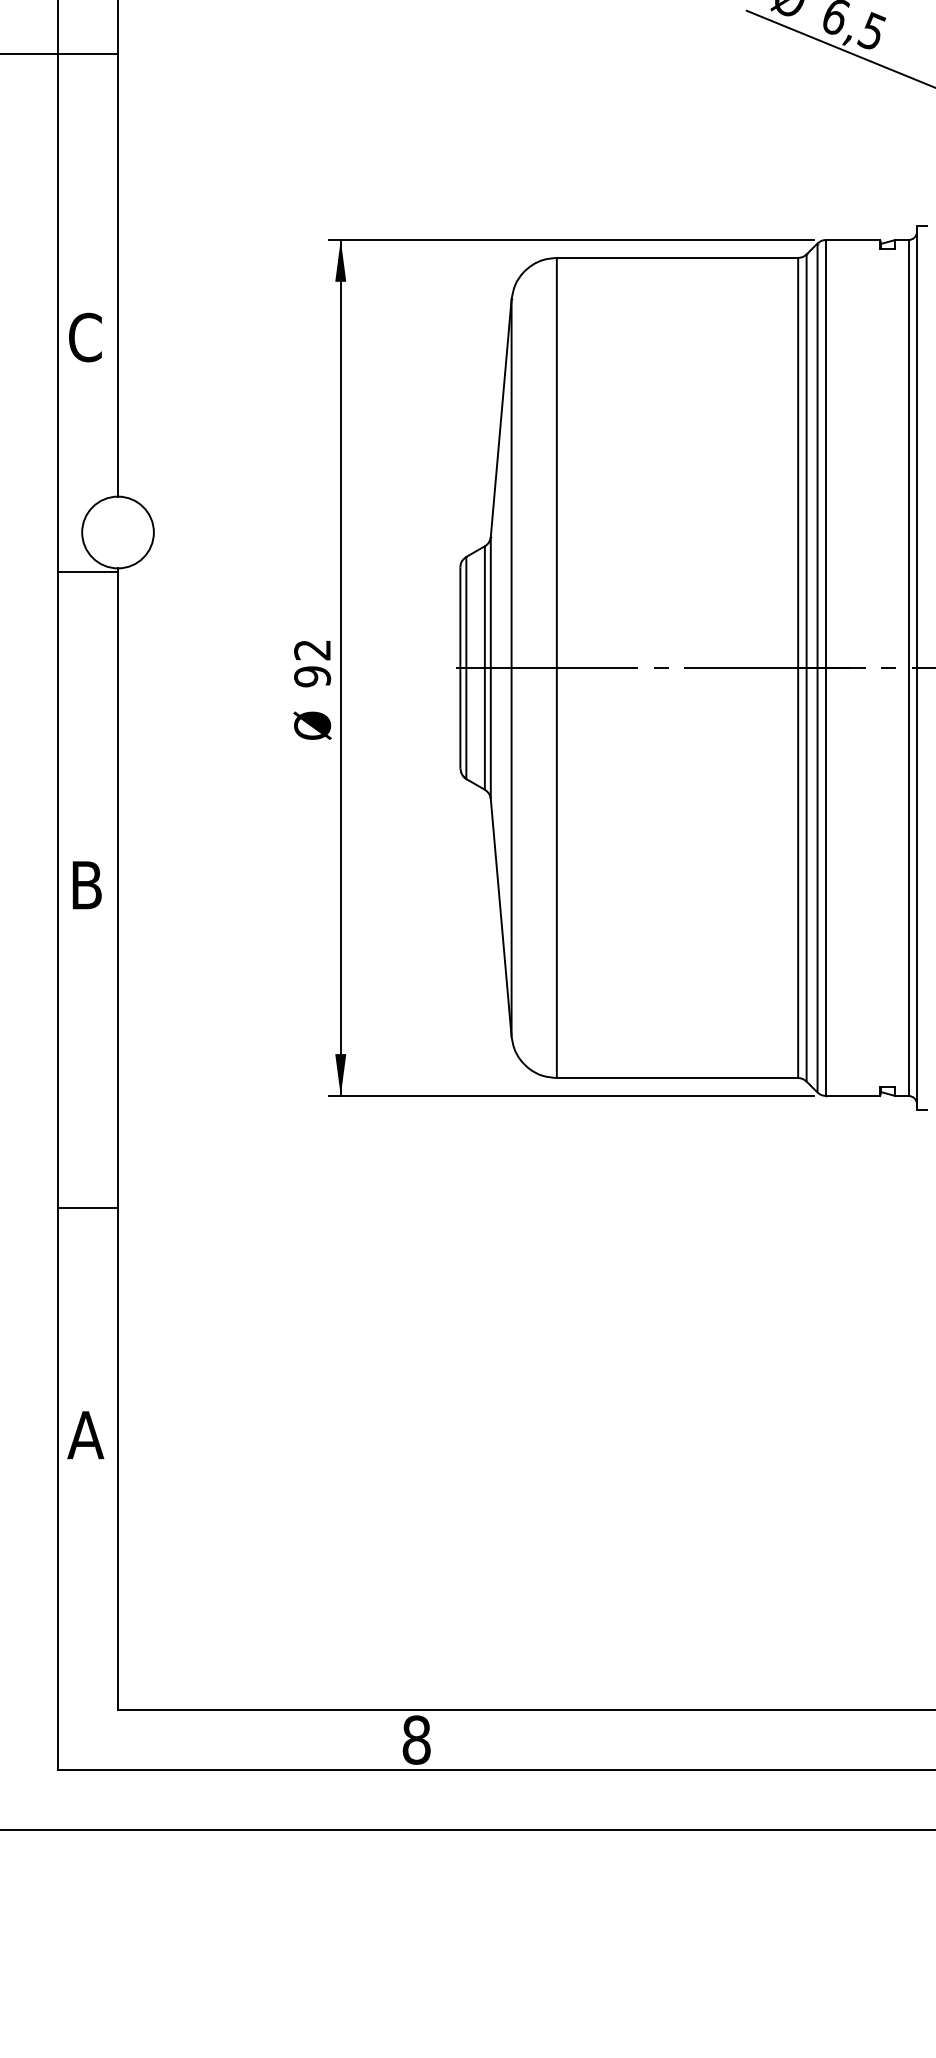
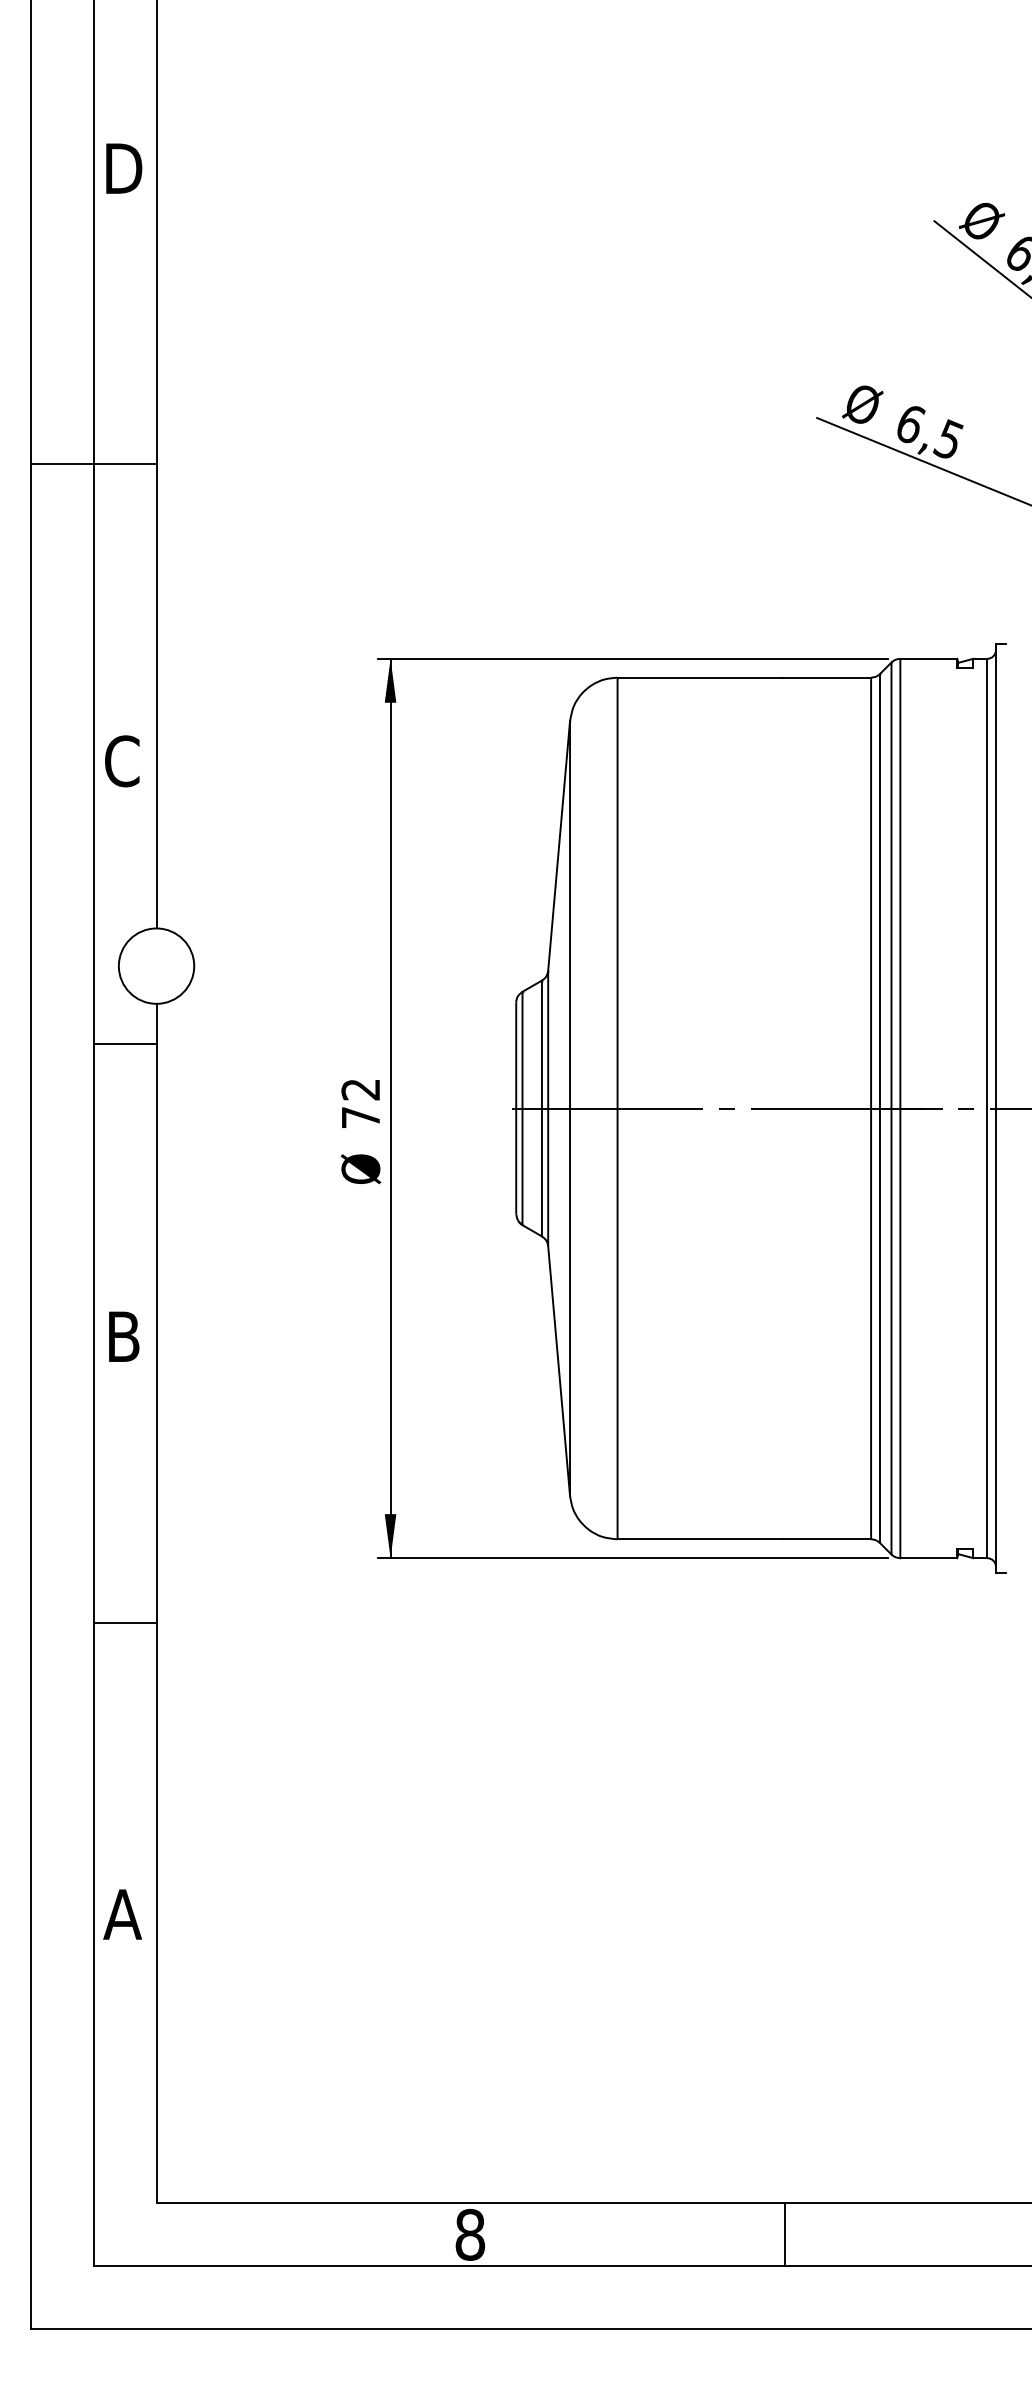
line: (87, 571) -> (124, 1043), moved
text: (312, 676) -> (360, 1117), 92 -> 72
line: (87, 1207) -> (124, 1623), moved
line: (715, 1739) -> (784, 2234), added

